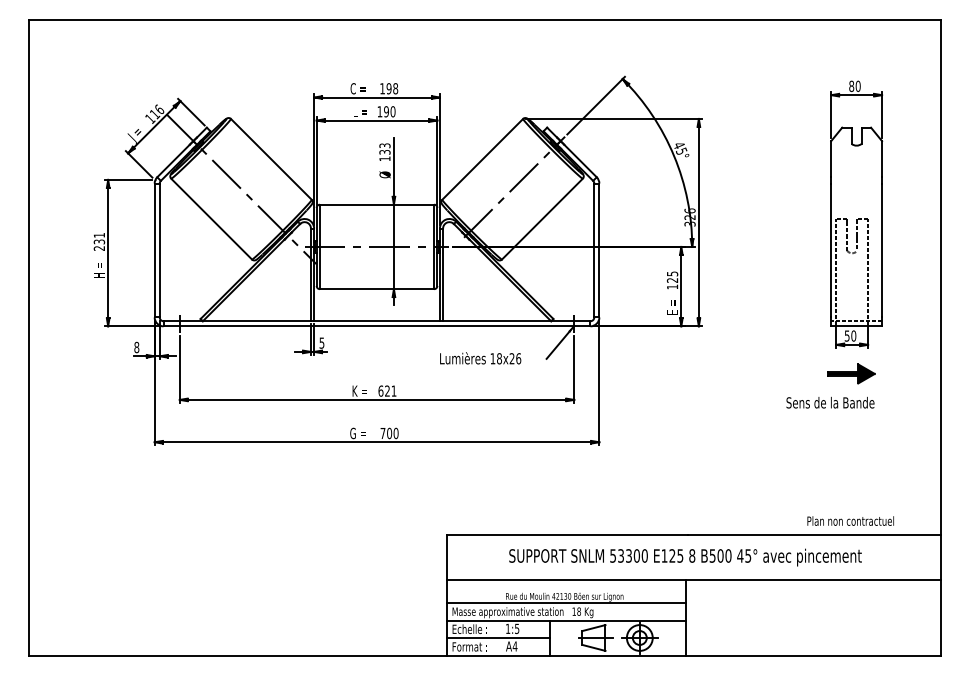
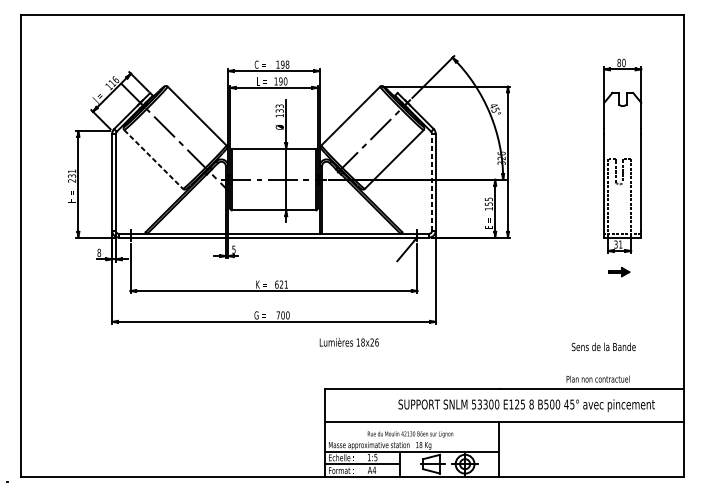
line: (211, 219) -> (153, 159), solid -> dashed
line: (594, 250) -> (432, 182), solid -> dashed
text: (672, 280) -> (488, 204), 125 -> 155
text: (850, 335) -> (618, 244), 50 -> 31
text: (480, 358) -> (349, 342), moved
part: (851, 373) -> (619, 271), size x0.6
text: (830, 402) -> (603, 346), moved
text: (850, 520) -> (597, 378), moved
text: (685, 557) -> (526, 405), moved
line: (565, 603) -> (411, 439), removed

